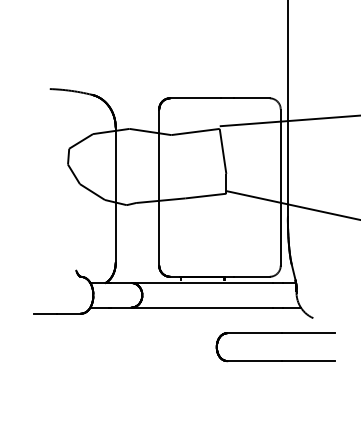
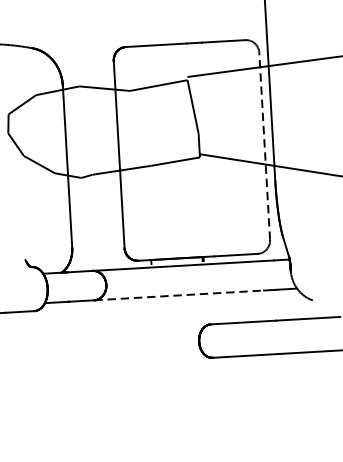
line: (280, 187) -> (264, 146), solid -> dashed
line: (202, 307) -> (179, 295), solid -> dashed

